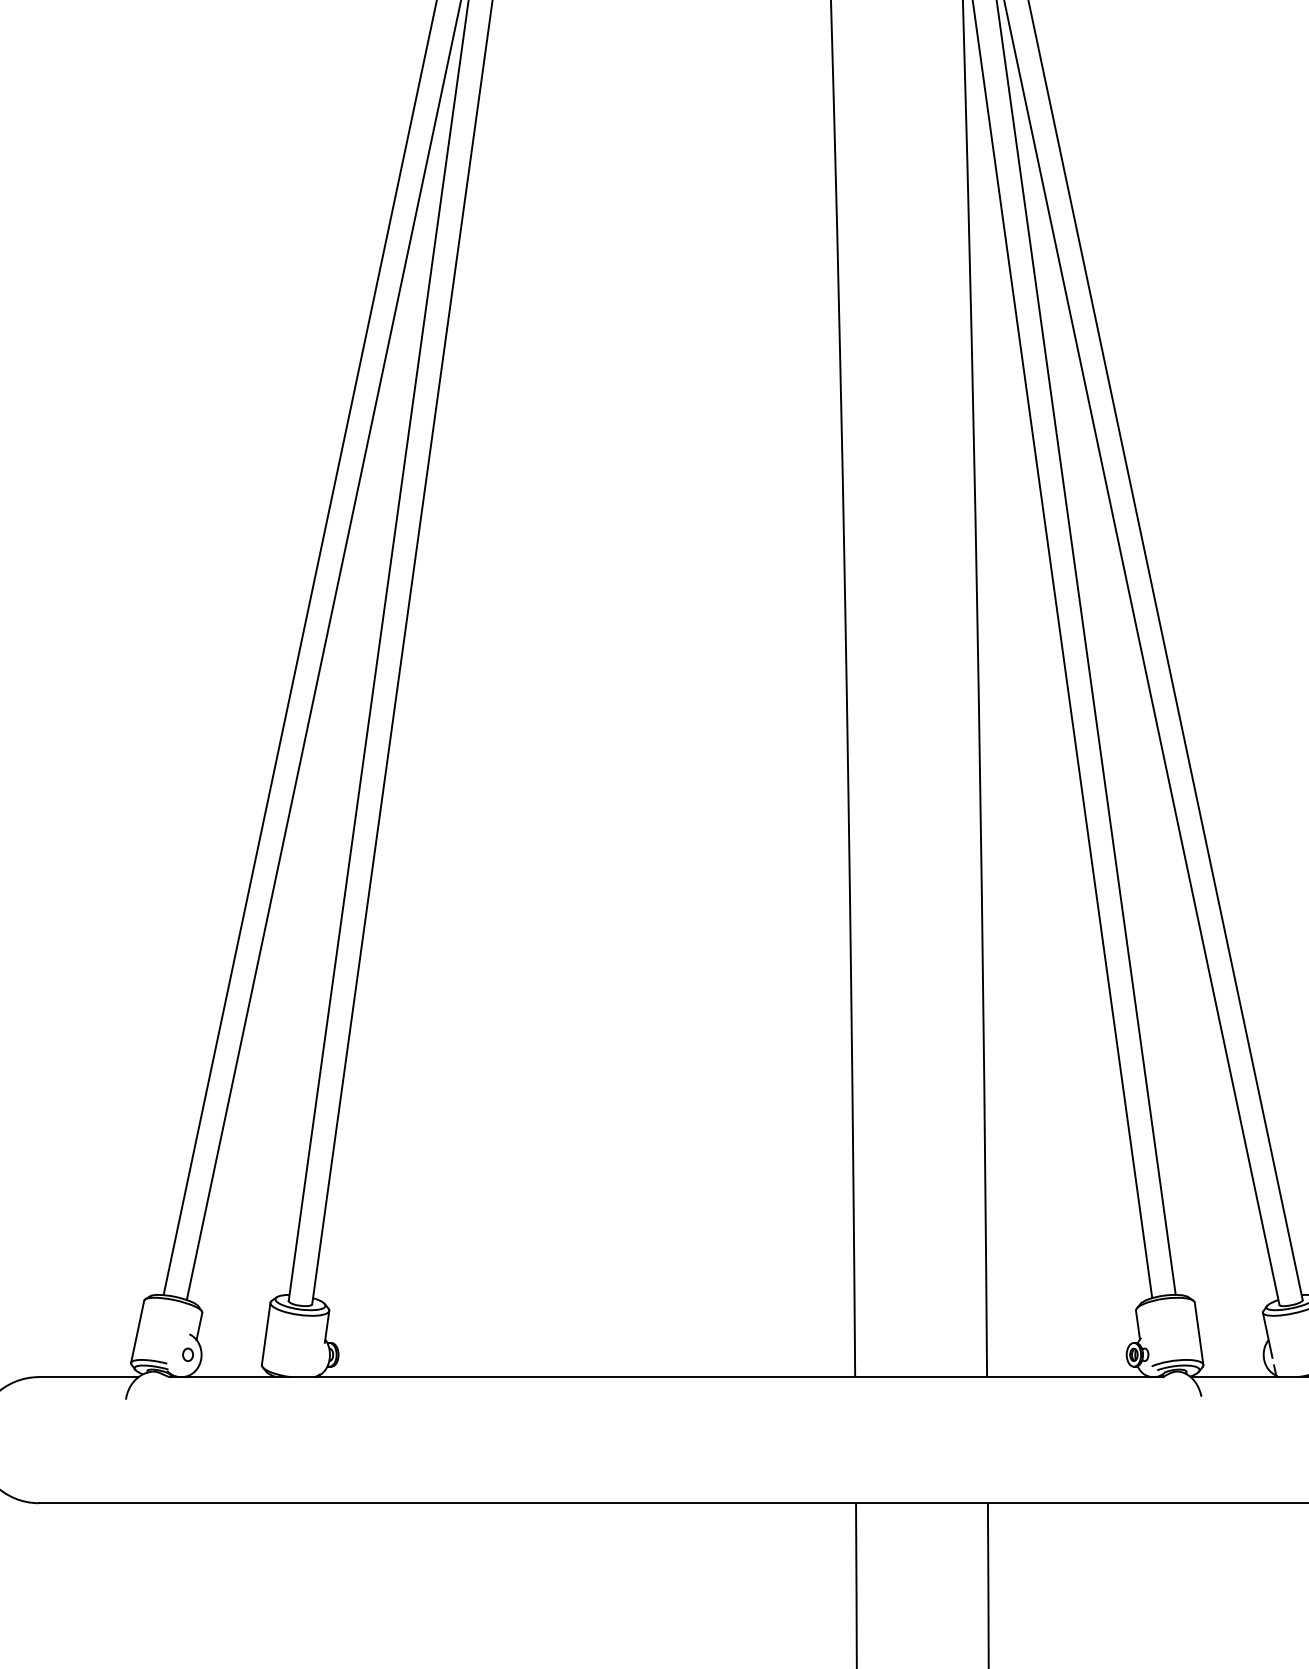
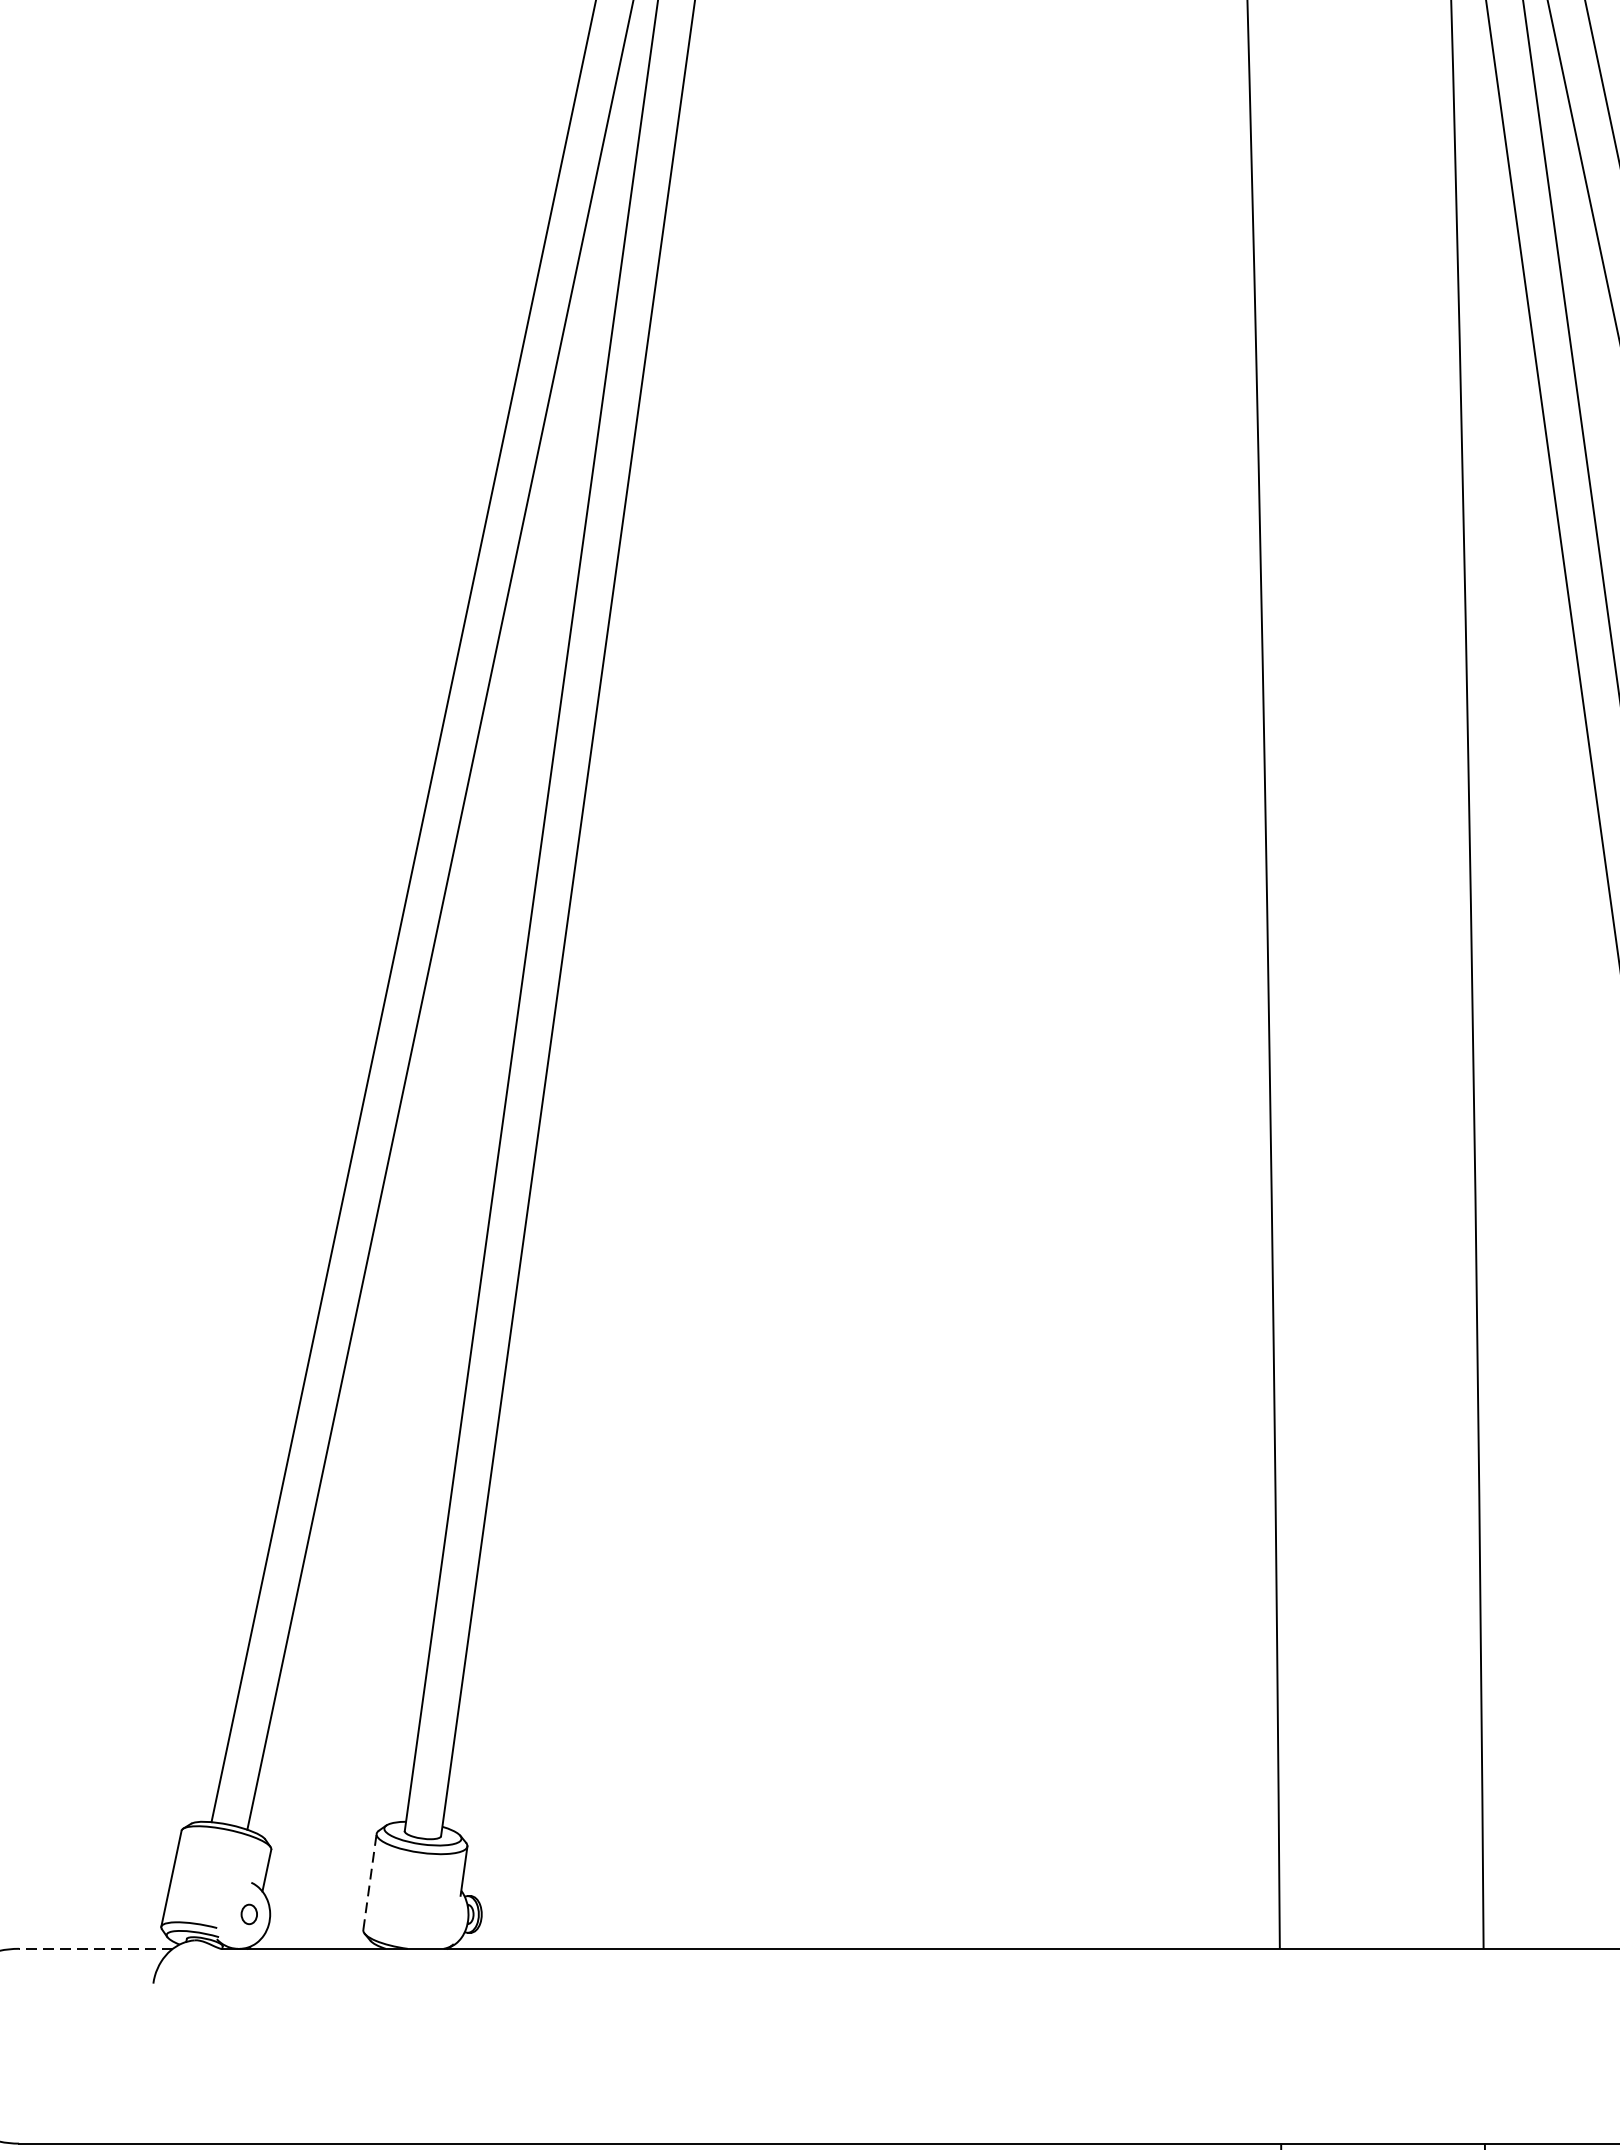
line: (266, 1333) -> (370, 1881), solid -> dashed
line: (88, 1377) -> (95, 1949), solid -> dashed

